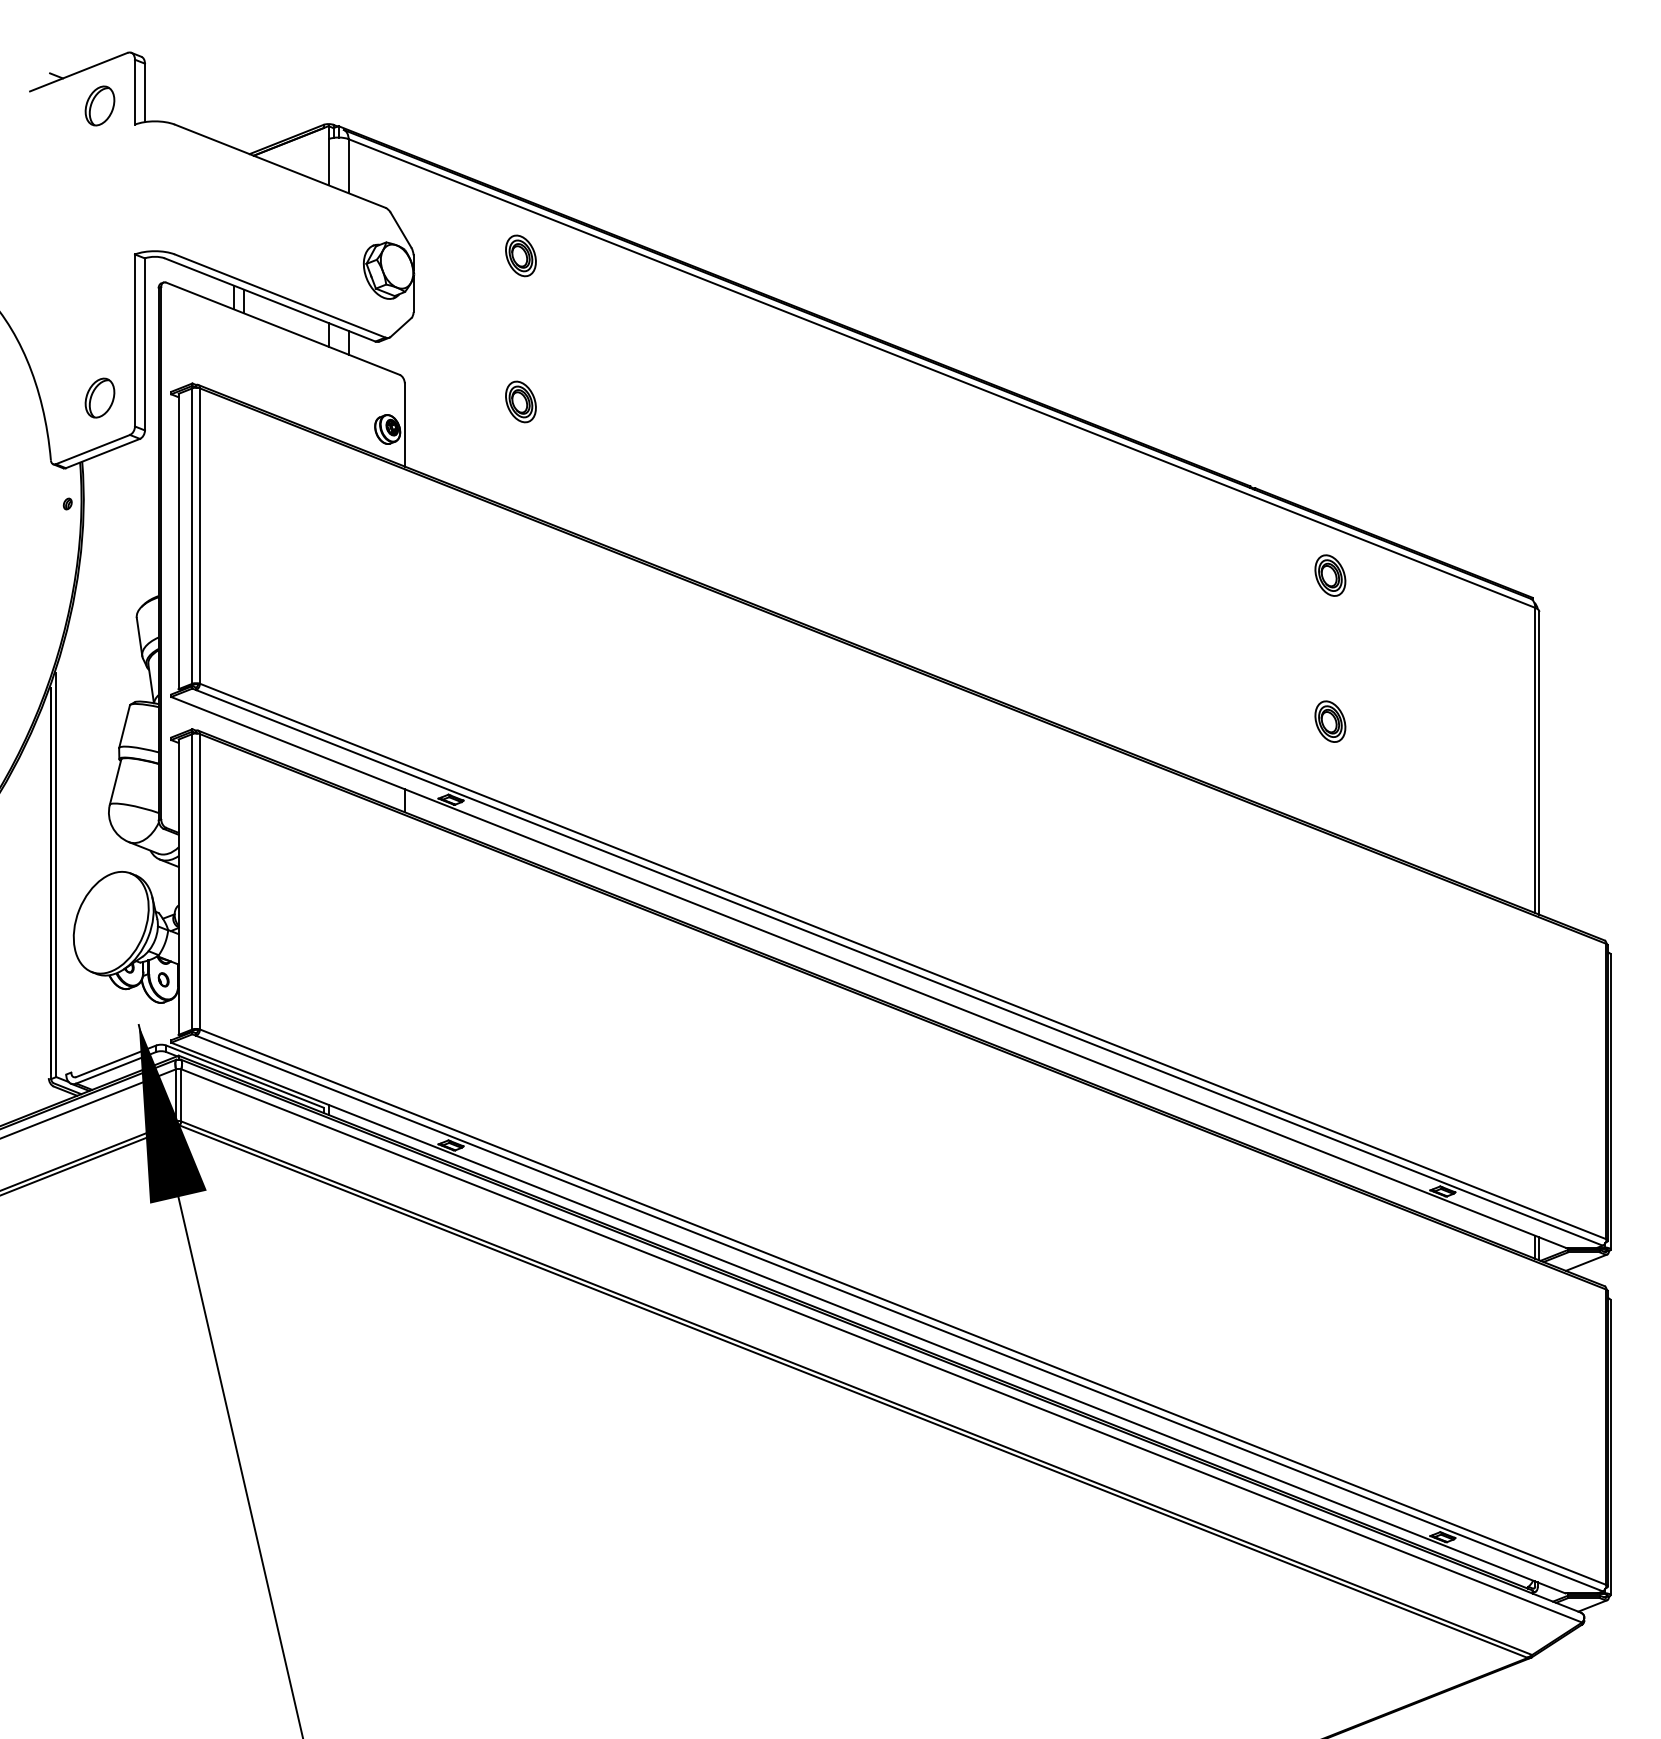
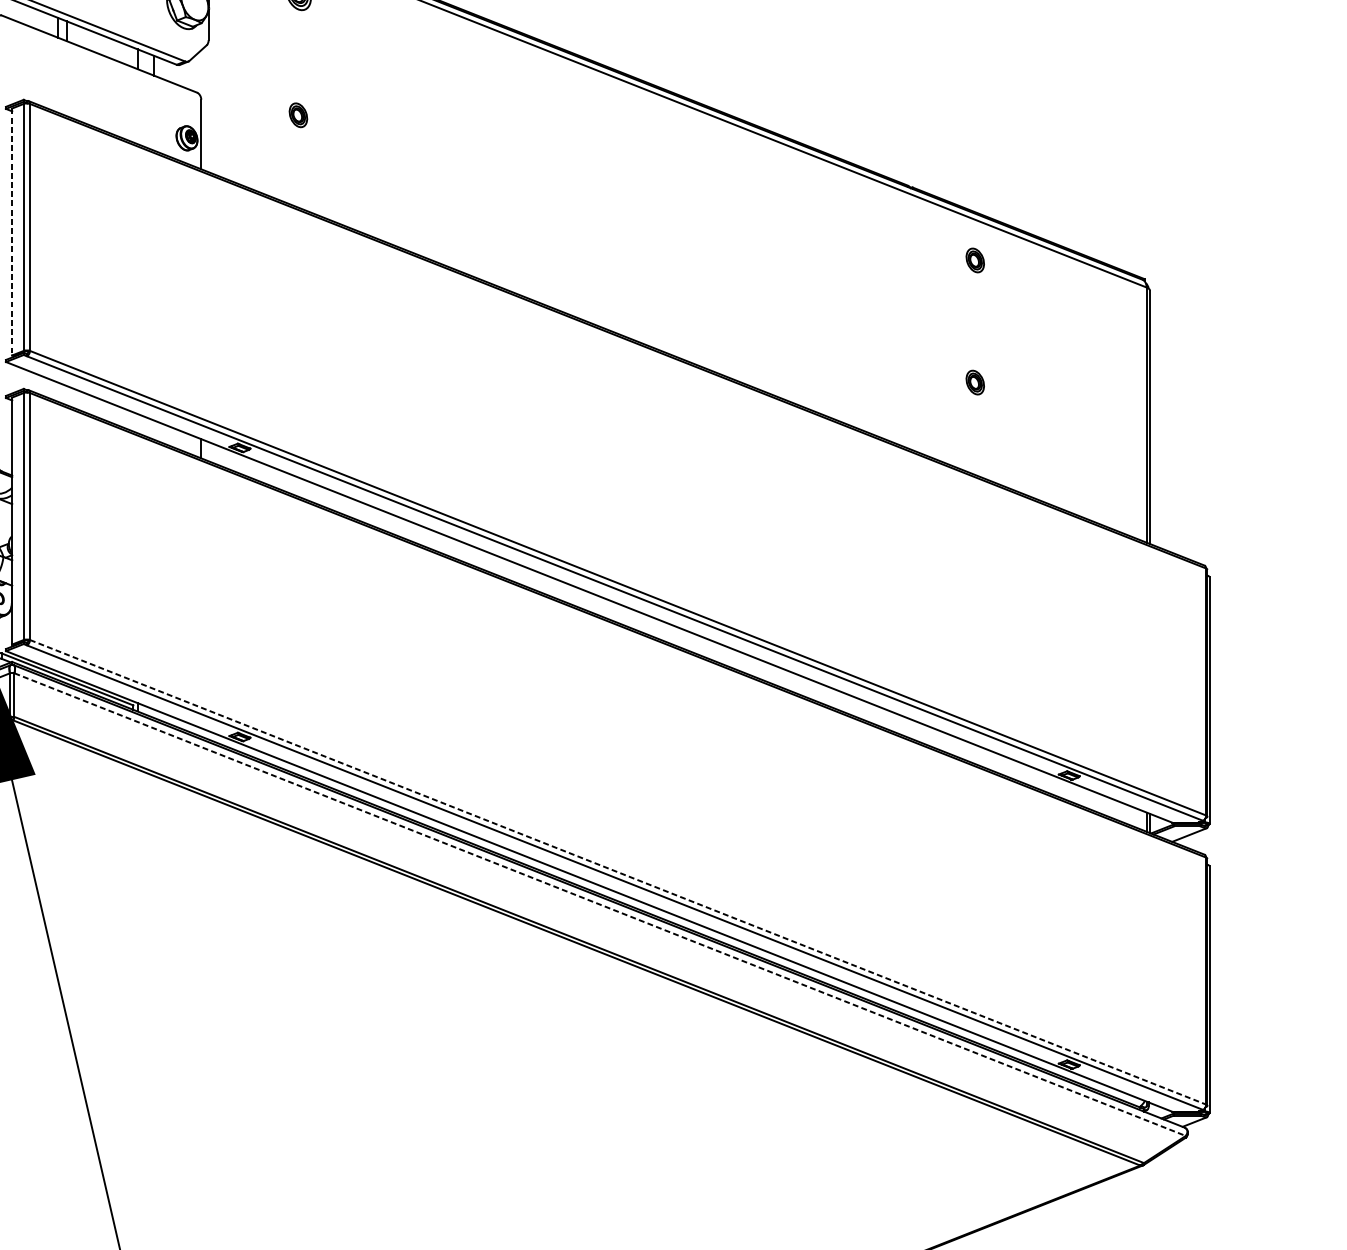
part: (520, 401) -> (298, 114), size x0.7
line: (178, 541) -> (12, 231), solid -> dashed
part: (1330, 575) -> (975, 260), size x0.7
part: (1330, 721) -> (975, 382), size x0.7
line: (903, 1307) -> (618, 872), solid -> dashed
line: (882, 1346) -> (600, 905), solid -> dashed

